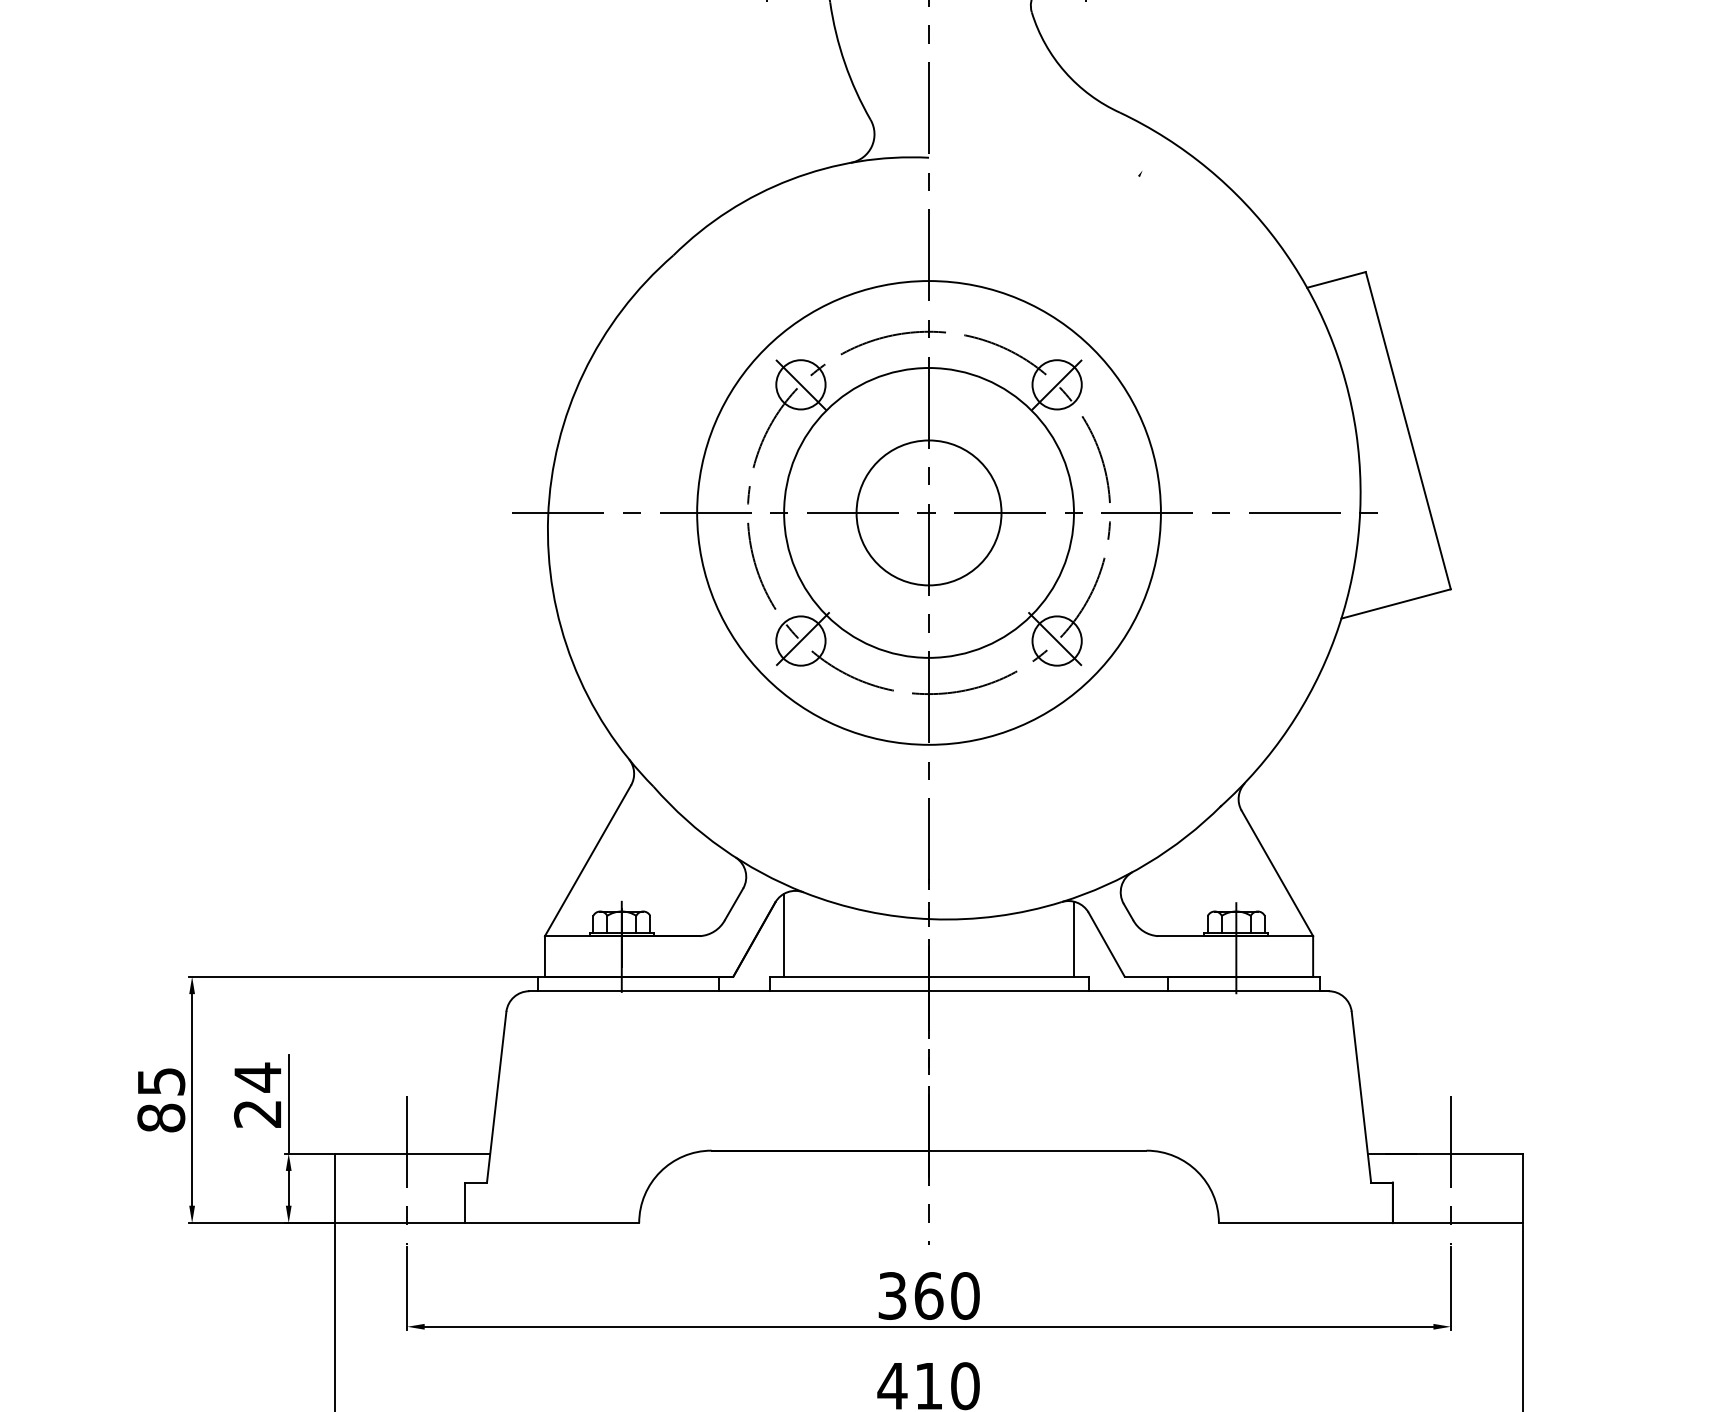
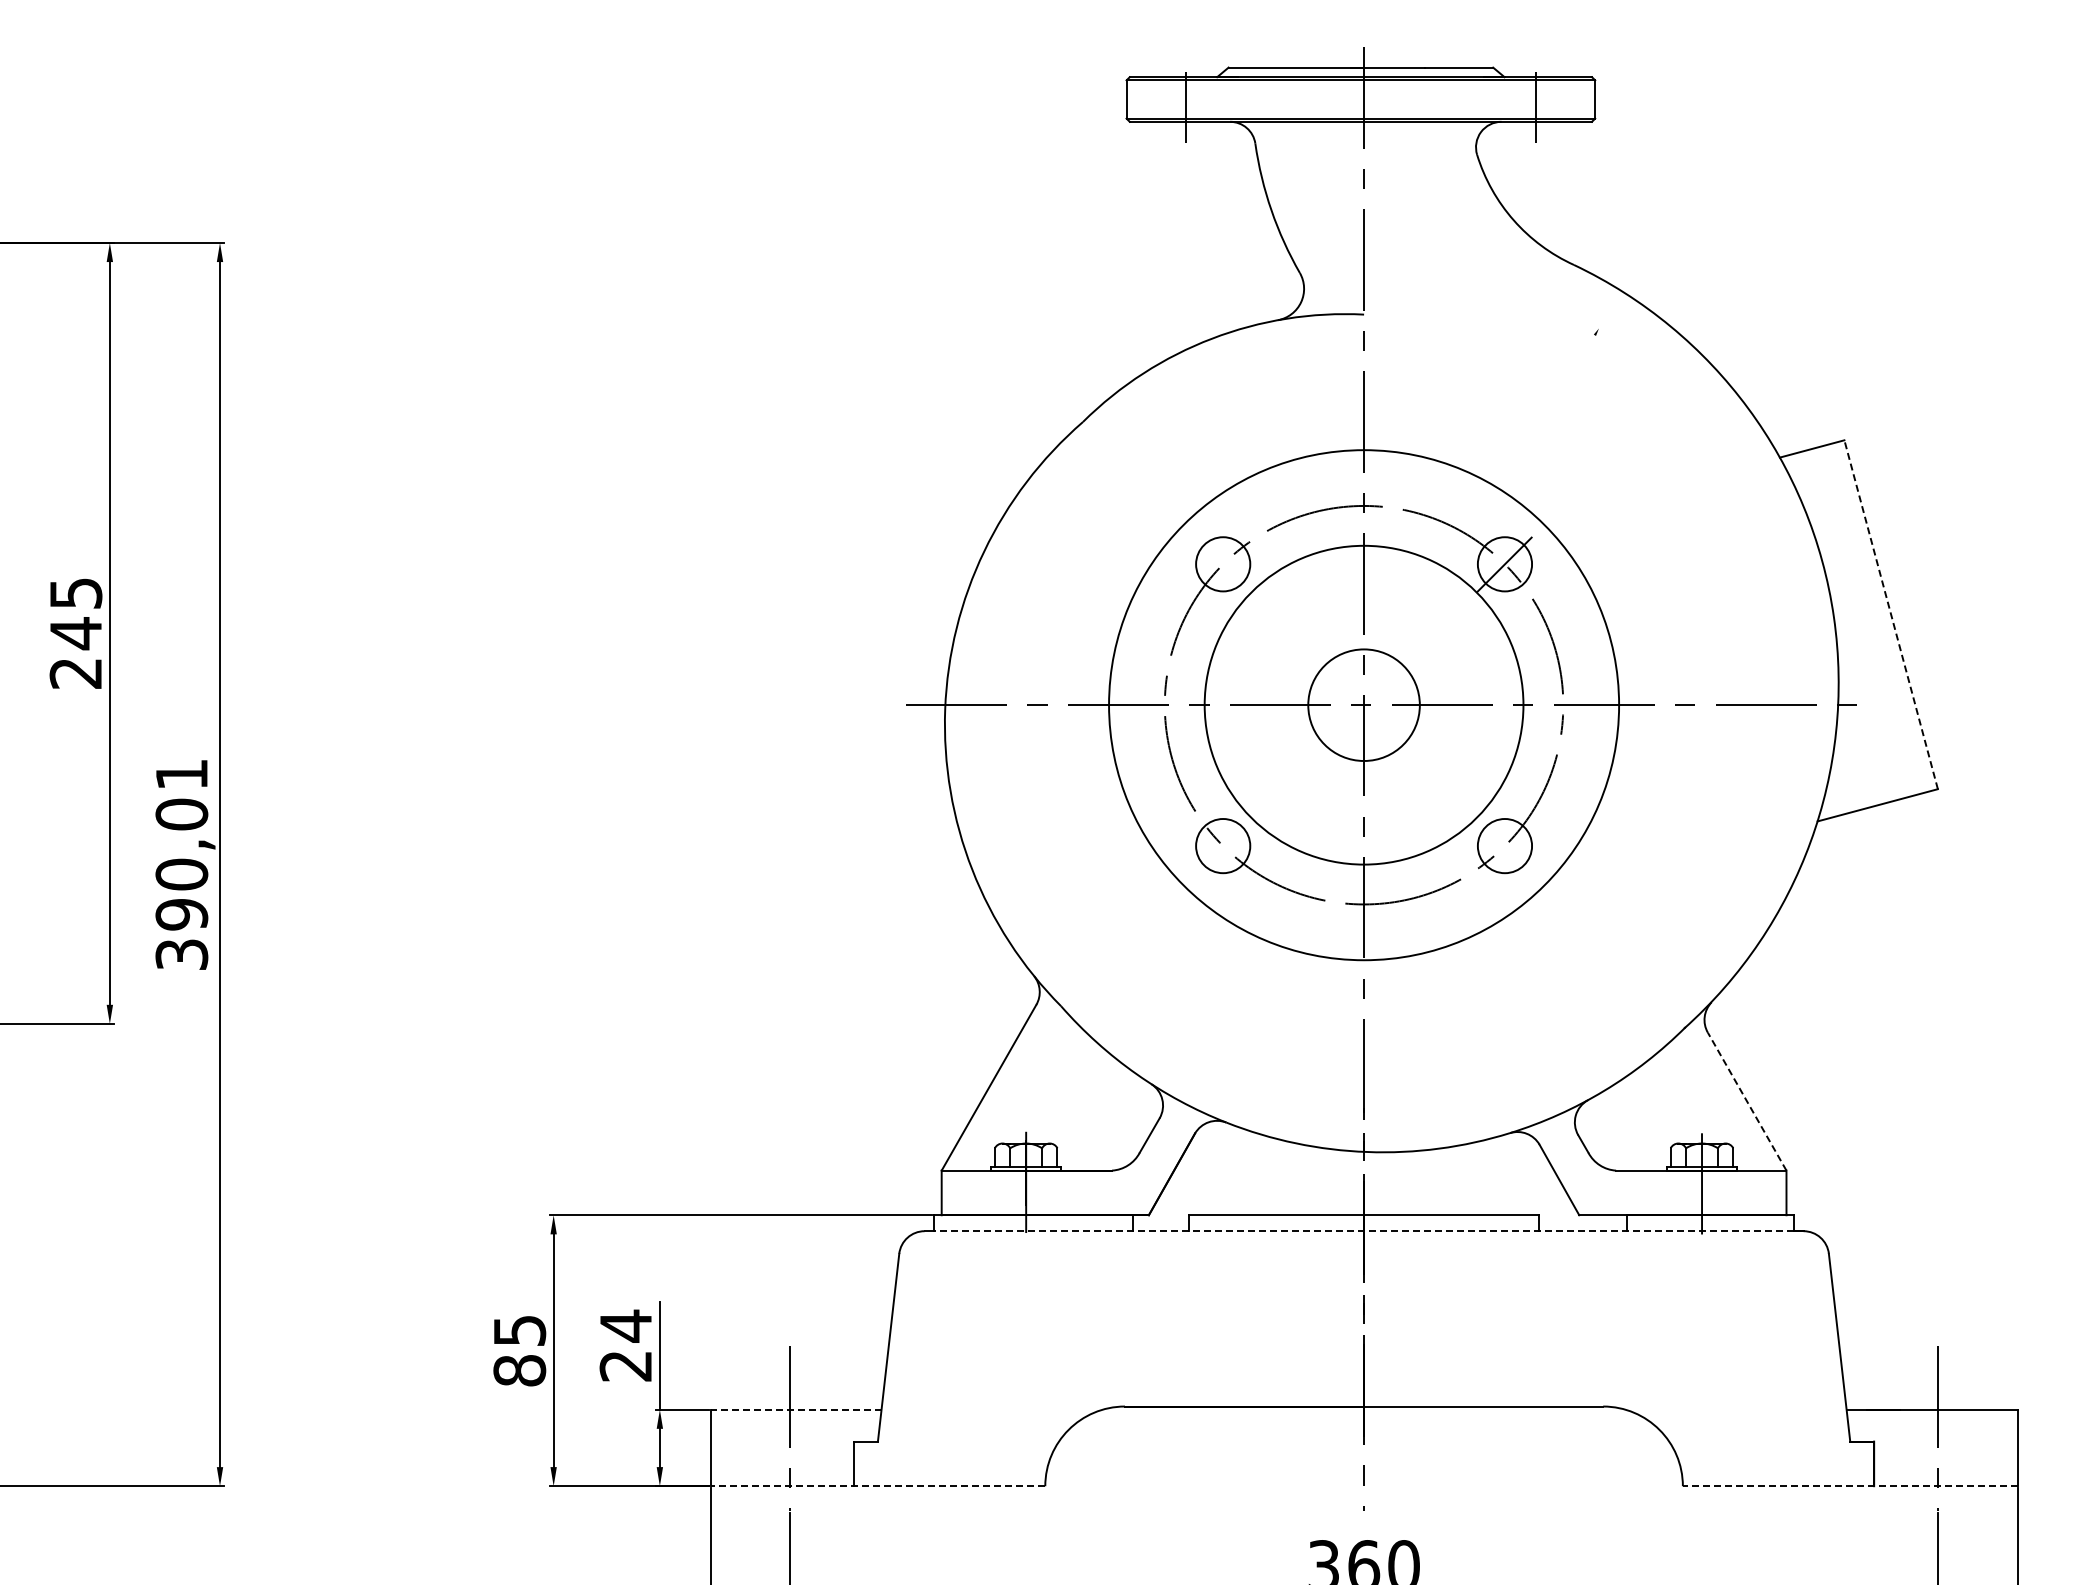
line: (801, 384) -> (1223, 564), removed
line: (1408, 430) -> (1891, 614), solid -> dashed
circle: (928, 512) -> (1363, 704), size x0.7
line: (803, 638) -> (1225, 843), removed
line: (1054, 638) -> (1502, 843), removed
line: (1276, 873) -> (1746, 1101), solid -> dashed
line: (783, 935) -> (1204, 1169), removed
line: (1074, 938) -> (1523, 1173), removed
line: (928, 991) -> (1363, 1231), solid -> dashed
line: (412, 1153) -> (795, 1409), solid -> dashed
line: (486, 1223) -> (877, 1486), solid -> dashed
line: (1370, 1223) -> (1849, 1486), solid -> dashed

